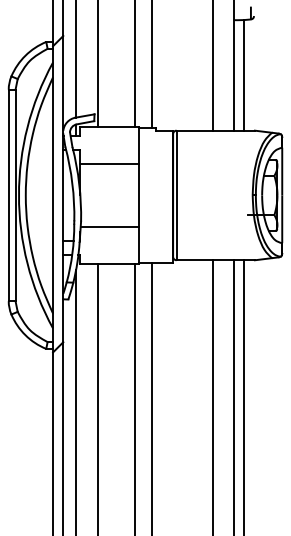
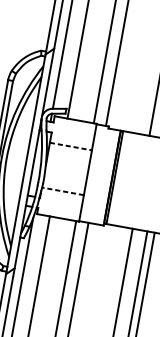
line: (110, 164) -> (71, 146), solid -> dashed
line: (109, 226) -> (62, 191), solid -> dashed

